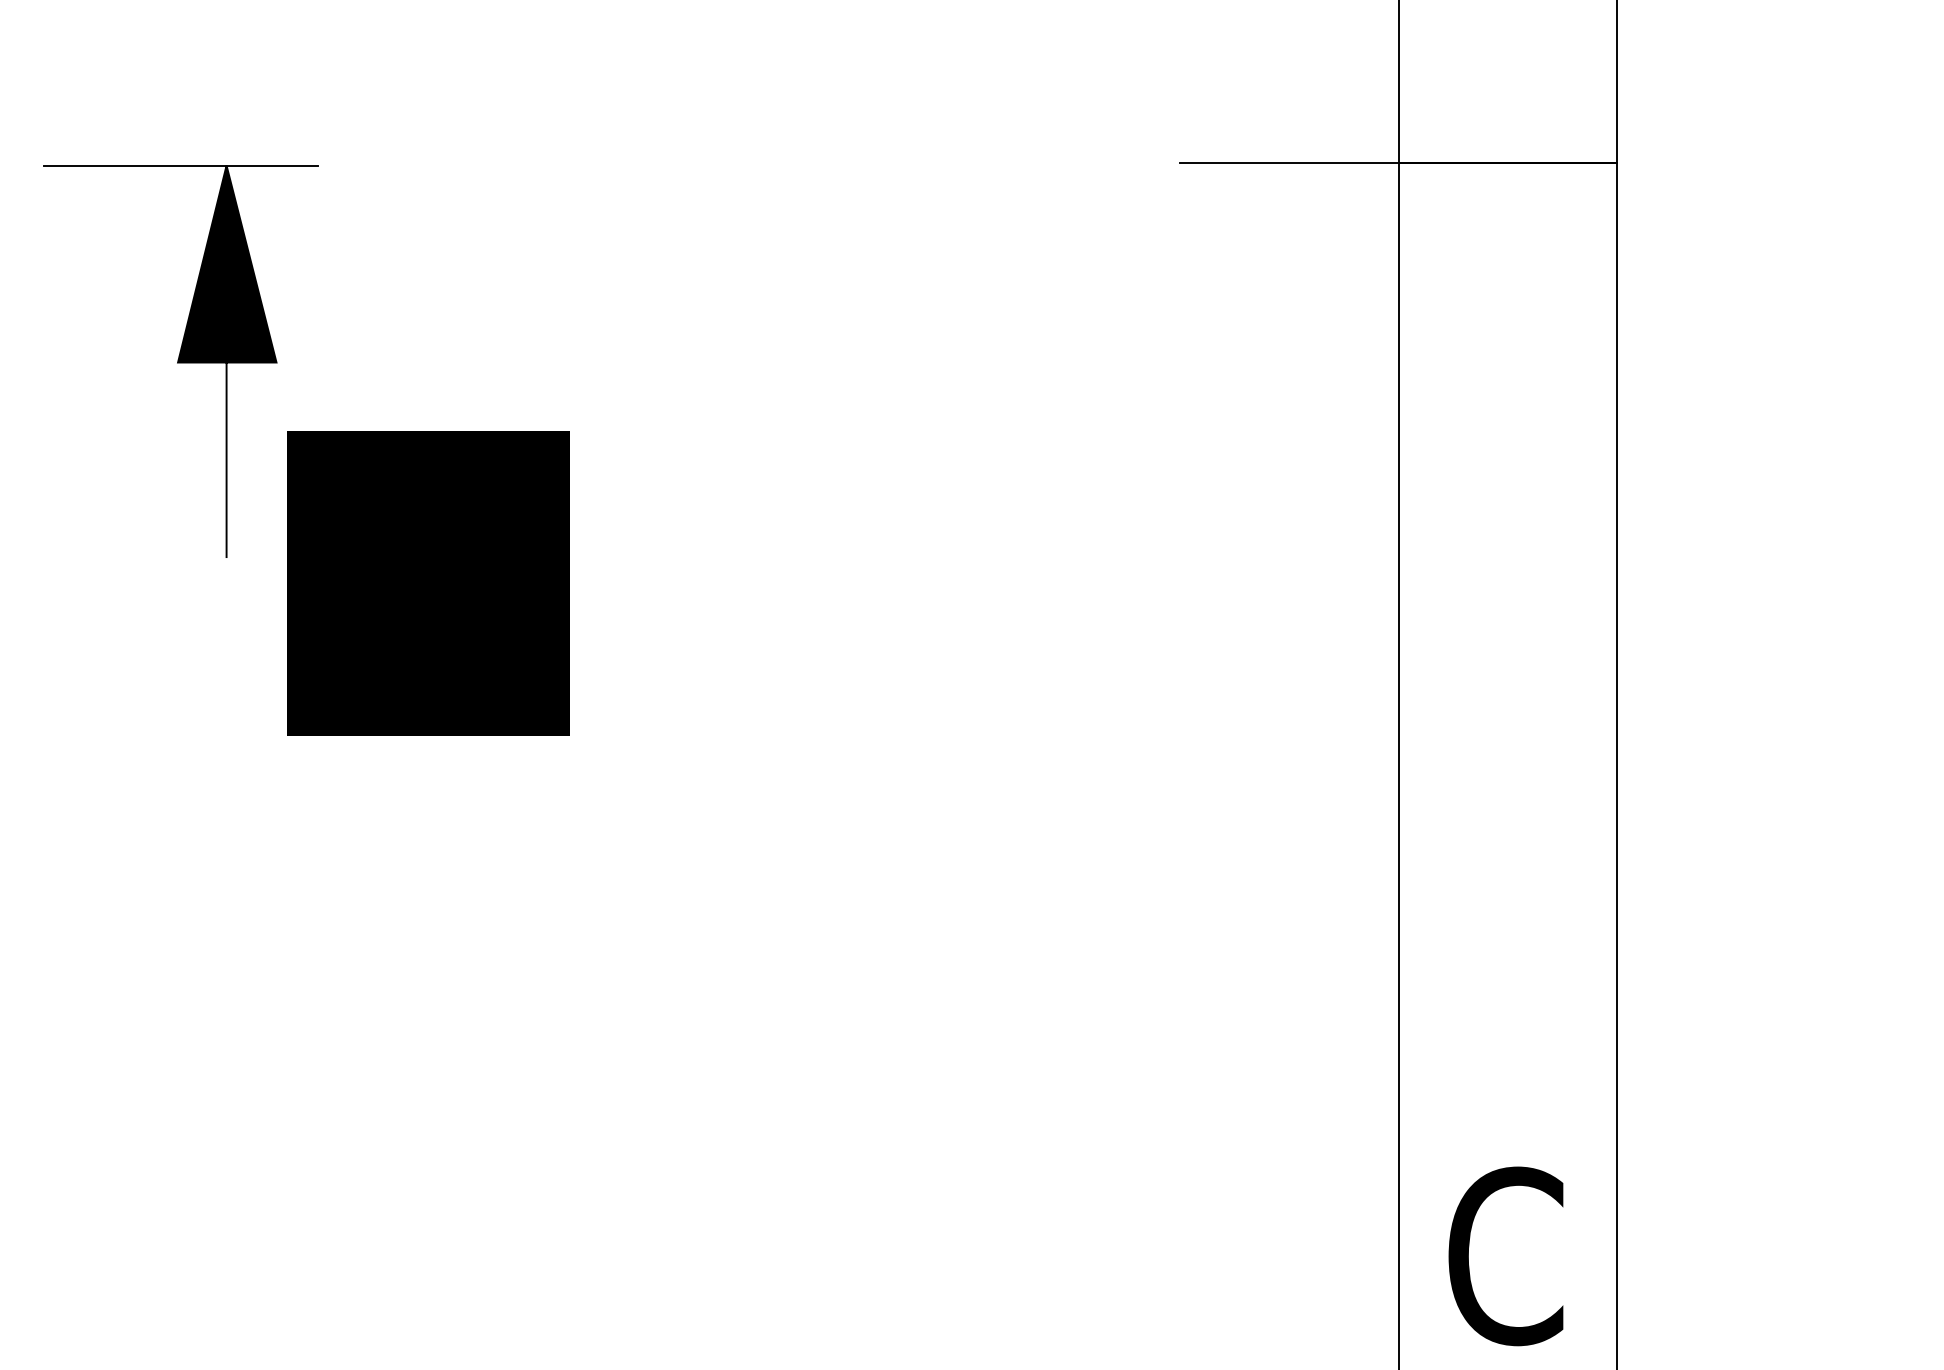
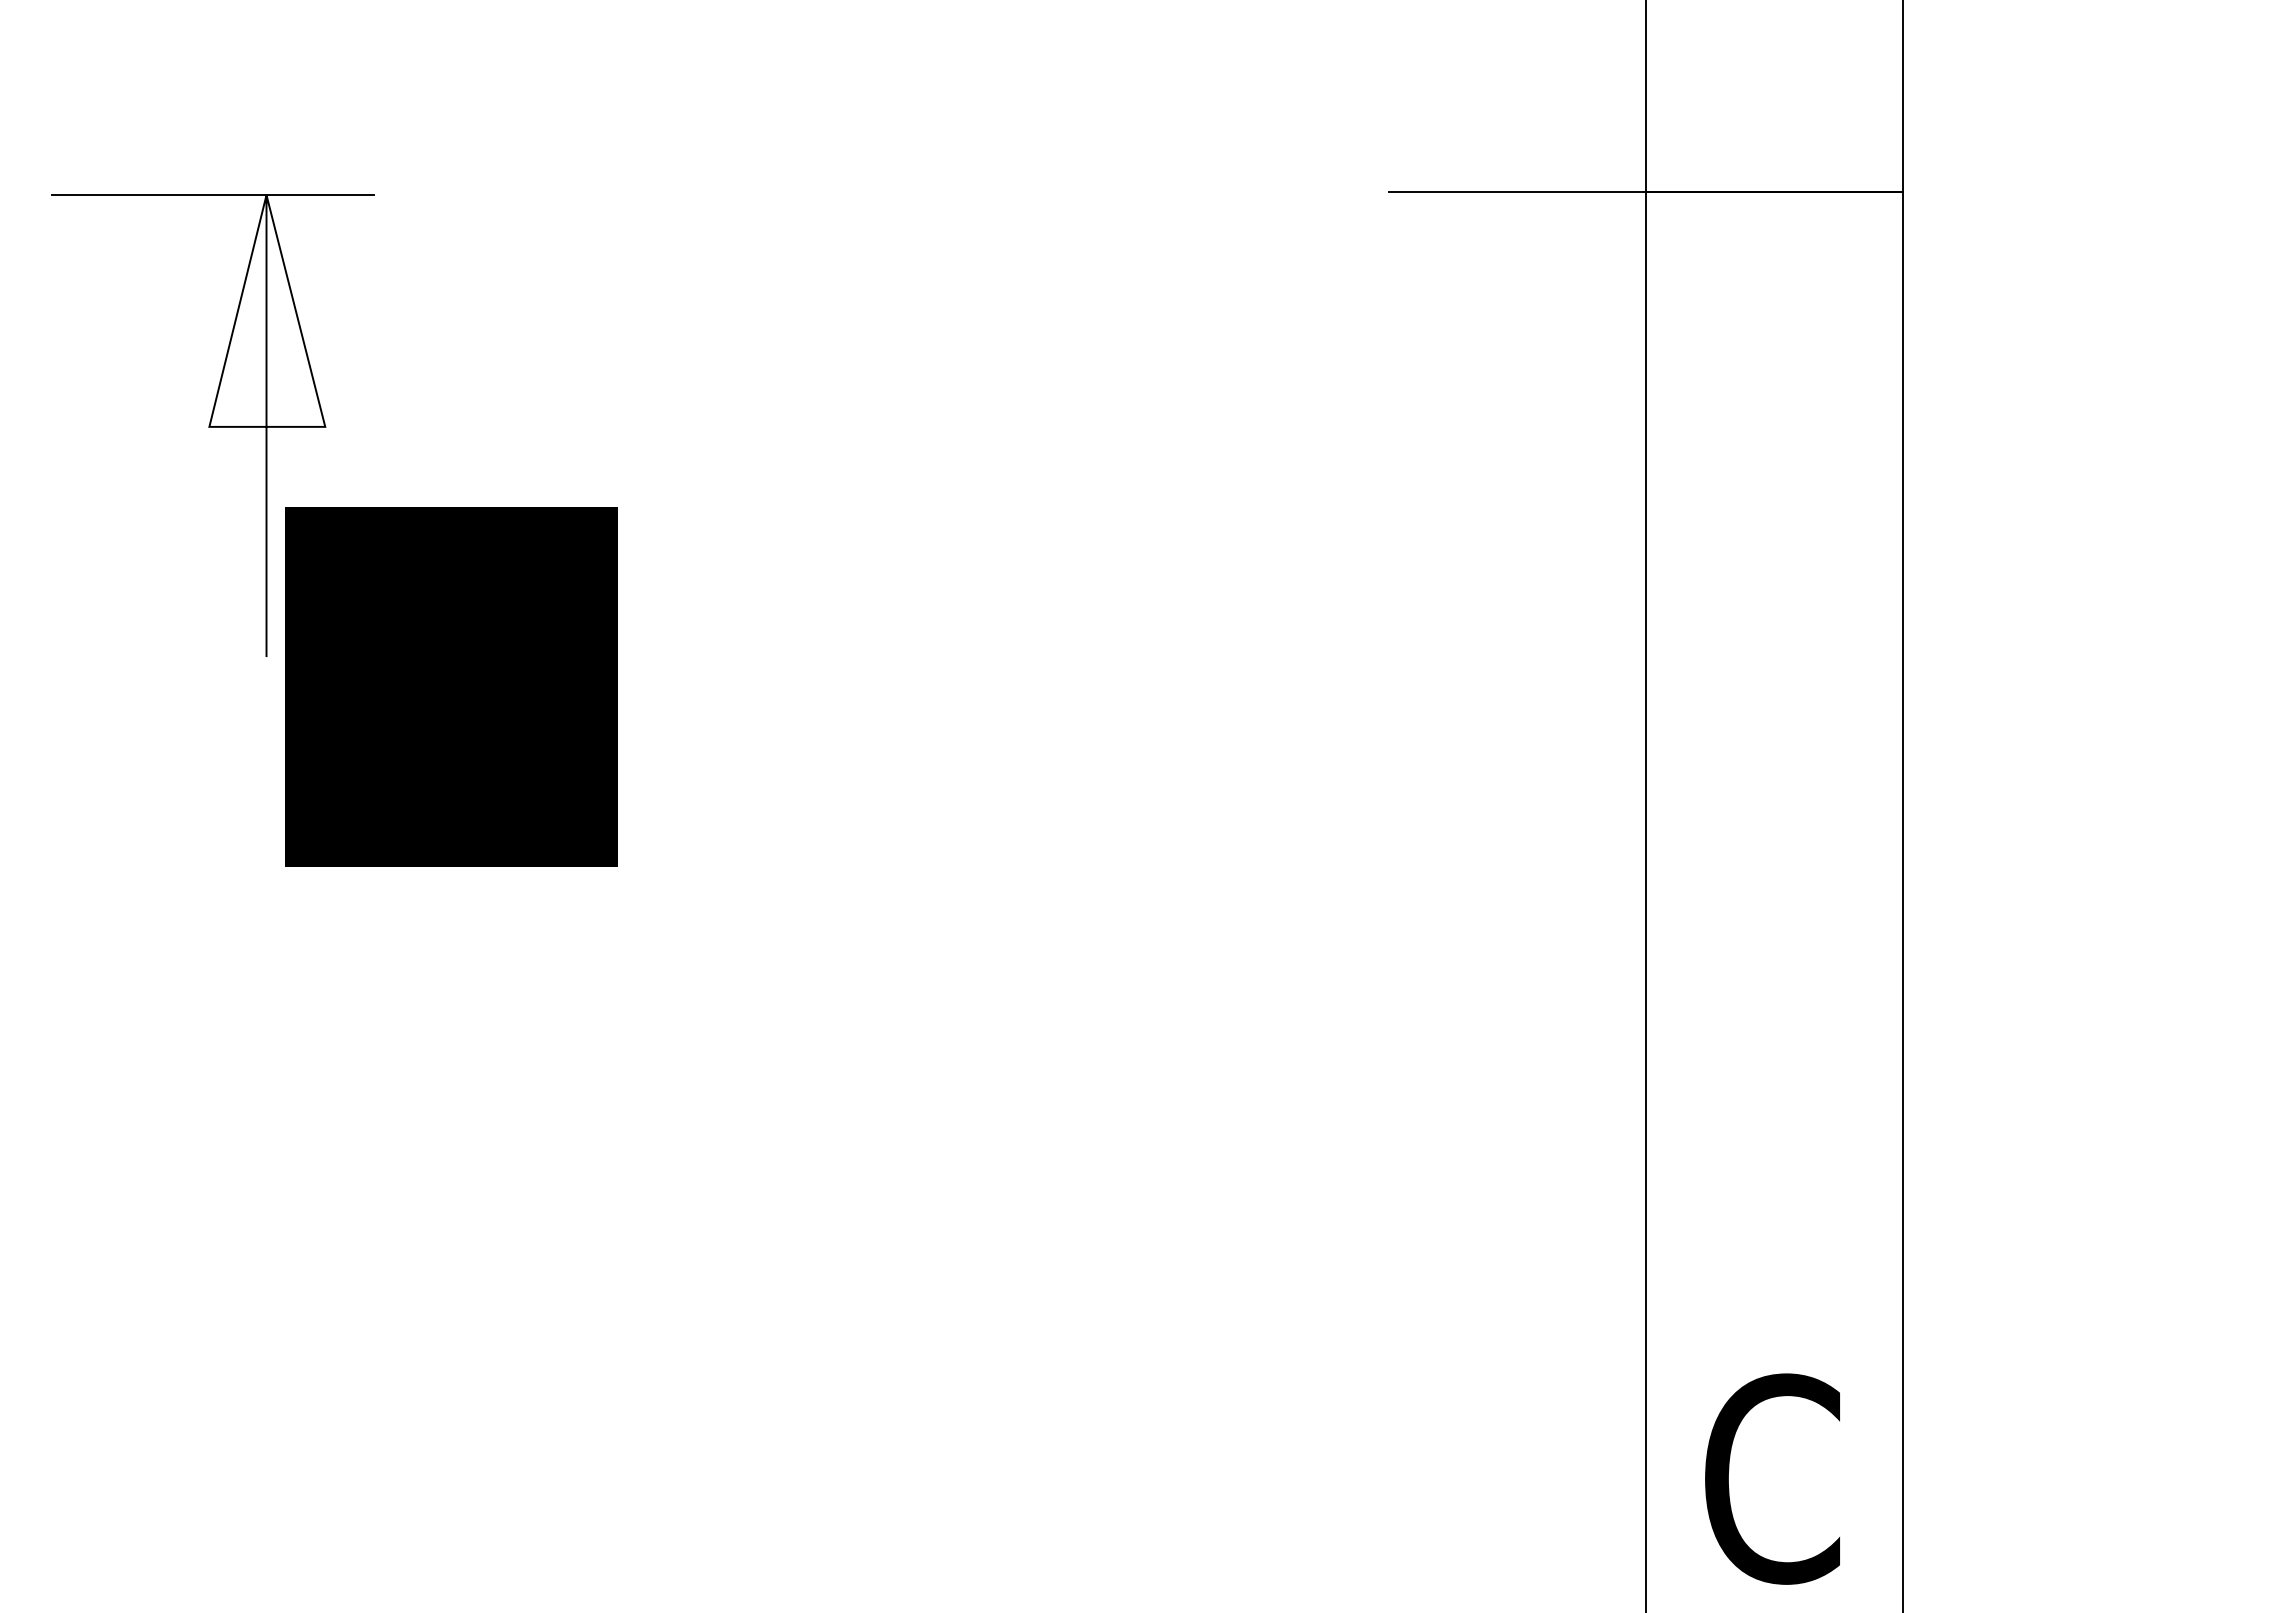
fill: (227, 263) -> (267, 310), removed
text: (428, 583) -> (451, 686), moved

